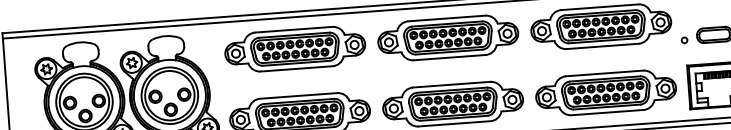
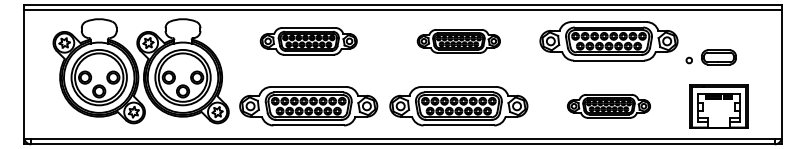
part: (447, 38) -> (458, 41), size x0.6
part: (295, 49) -> (308, 41), size x0.7
part: (605, 93) -> (608, 106), size x0.6

